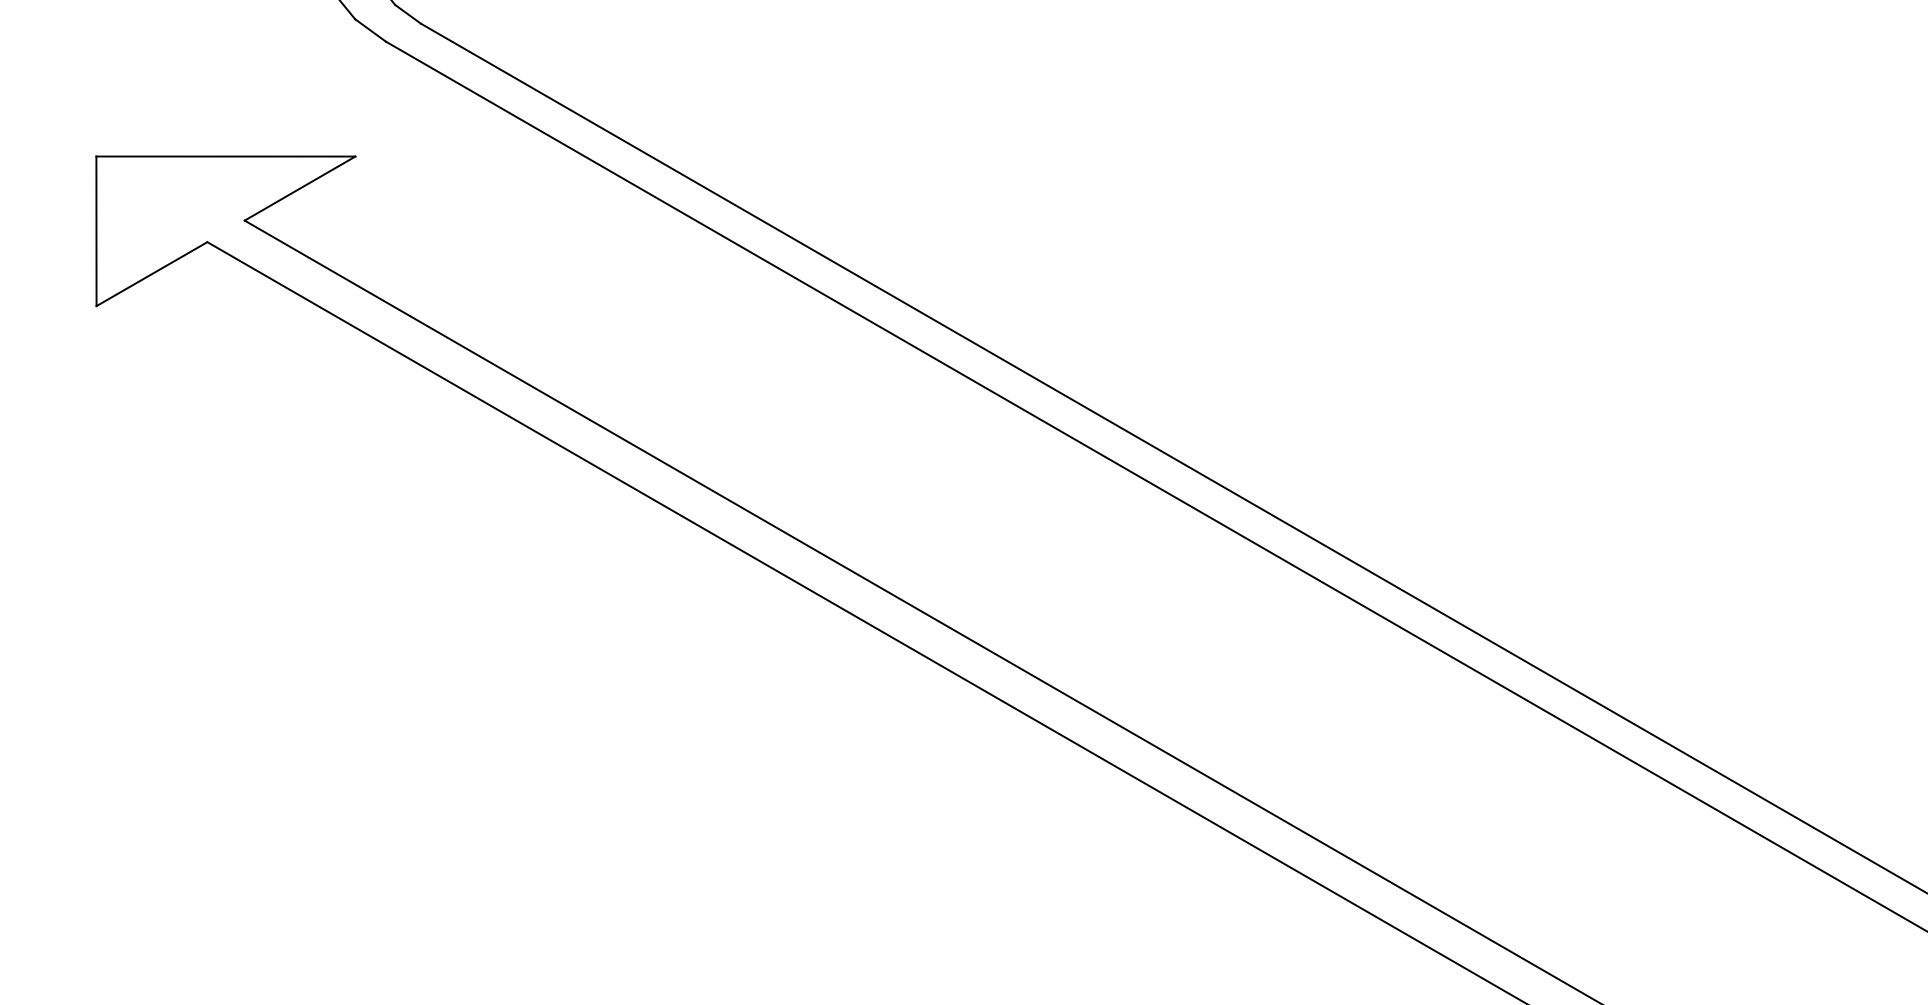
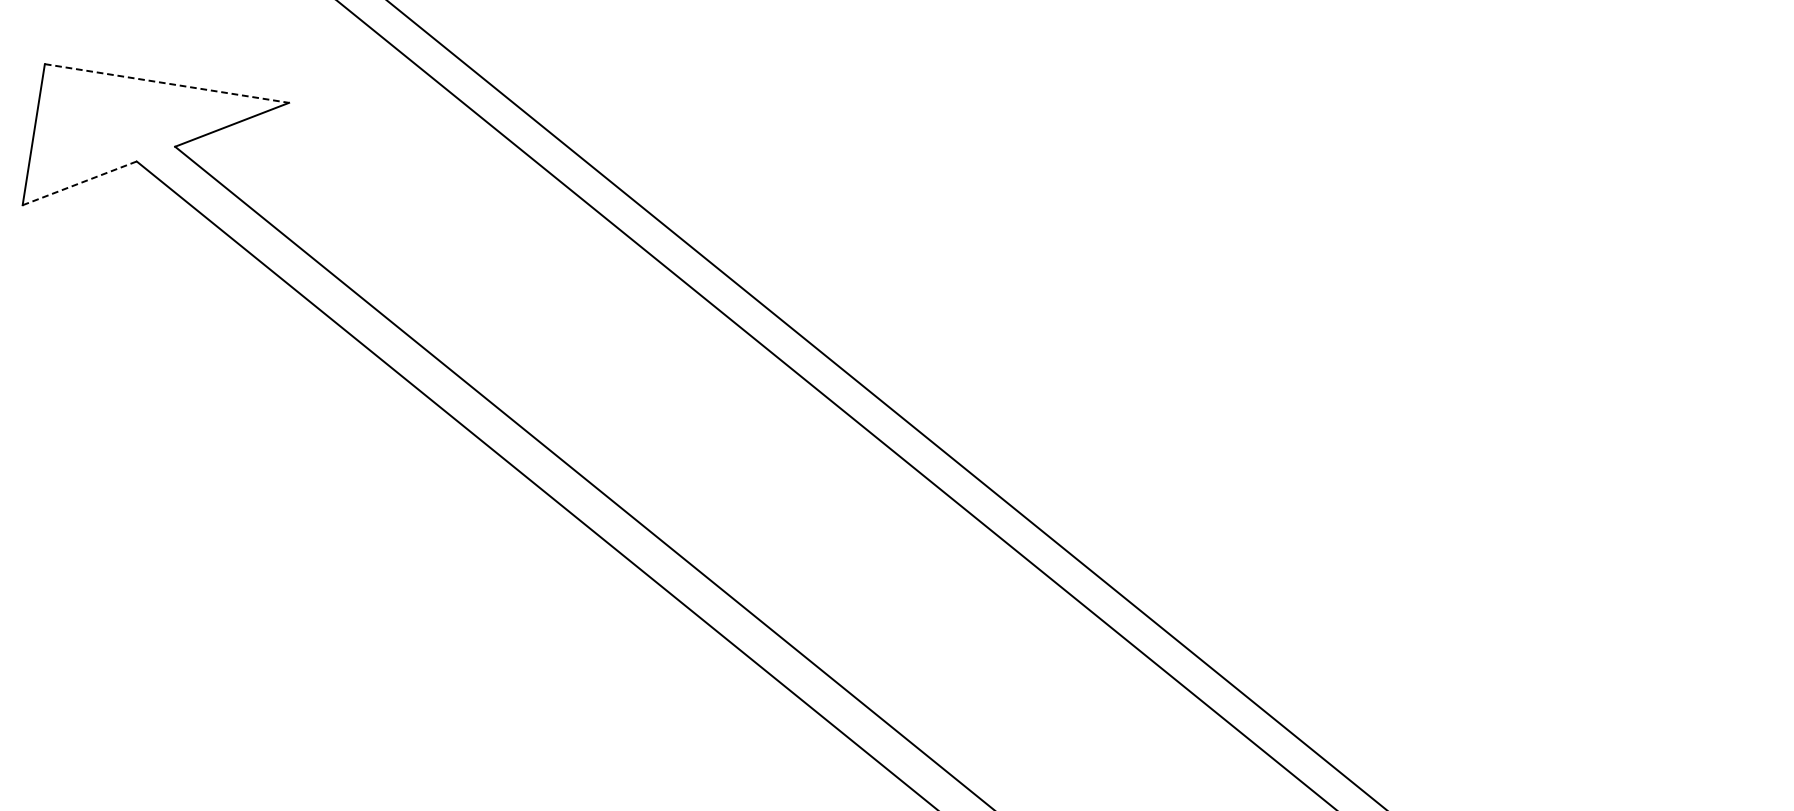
line: (225, 156) -> (166, 83), solid -> dashed
line: (151, 274) -> (79, 183), solid -> dashed

